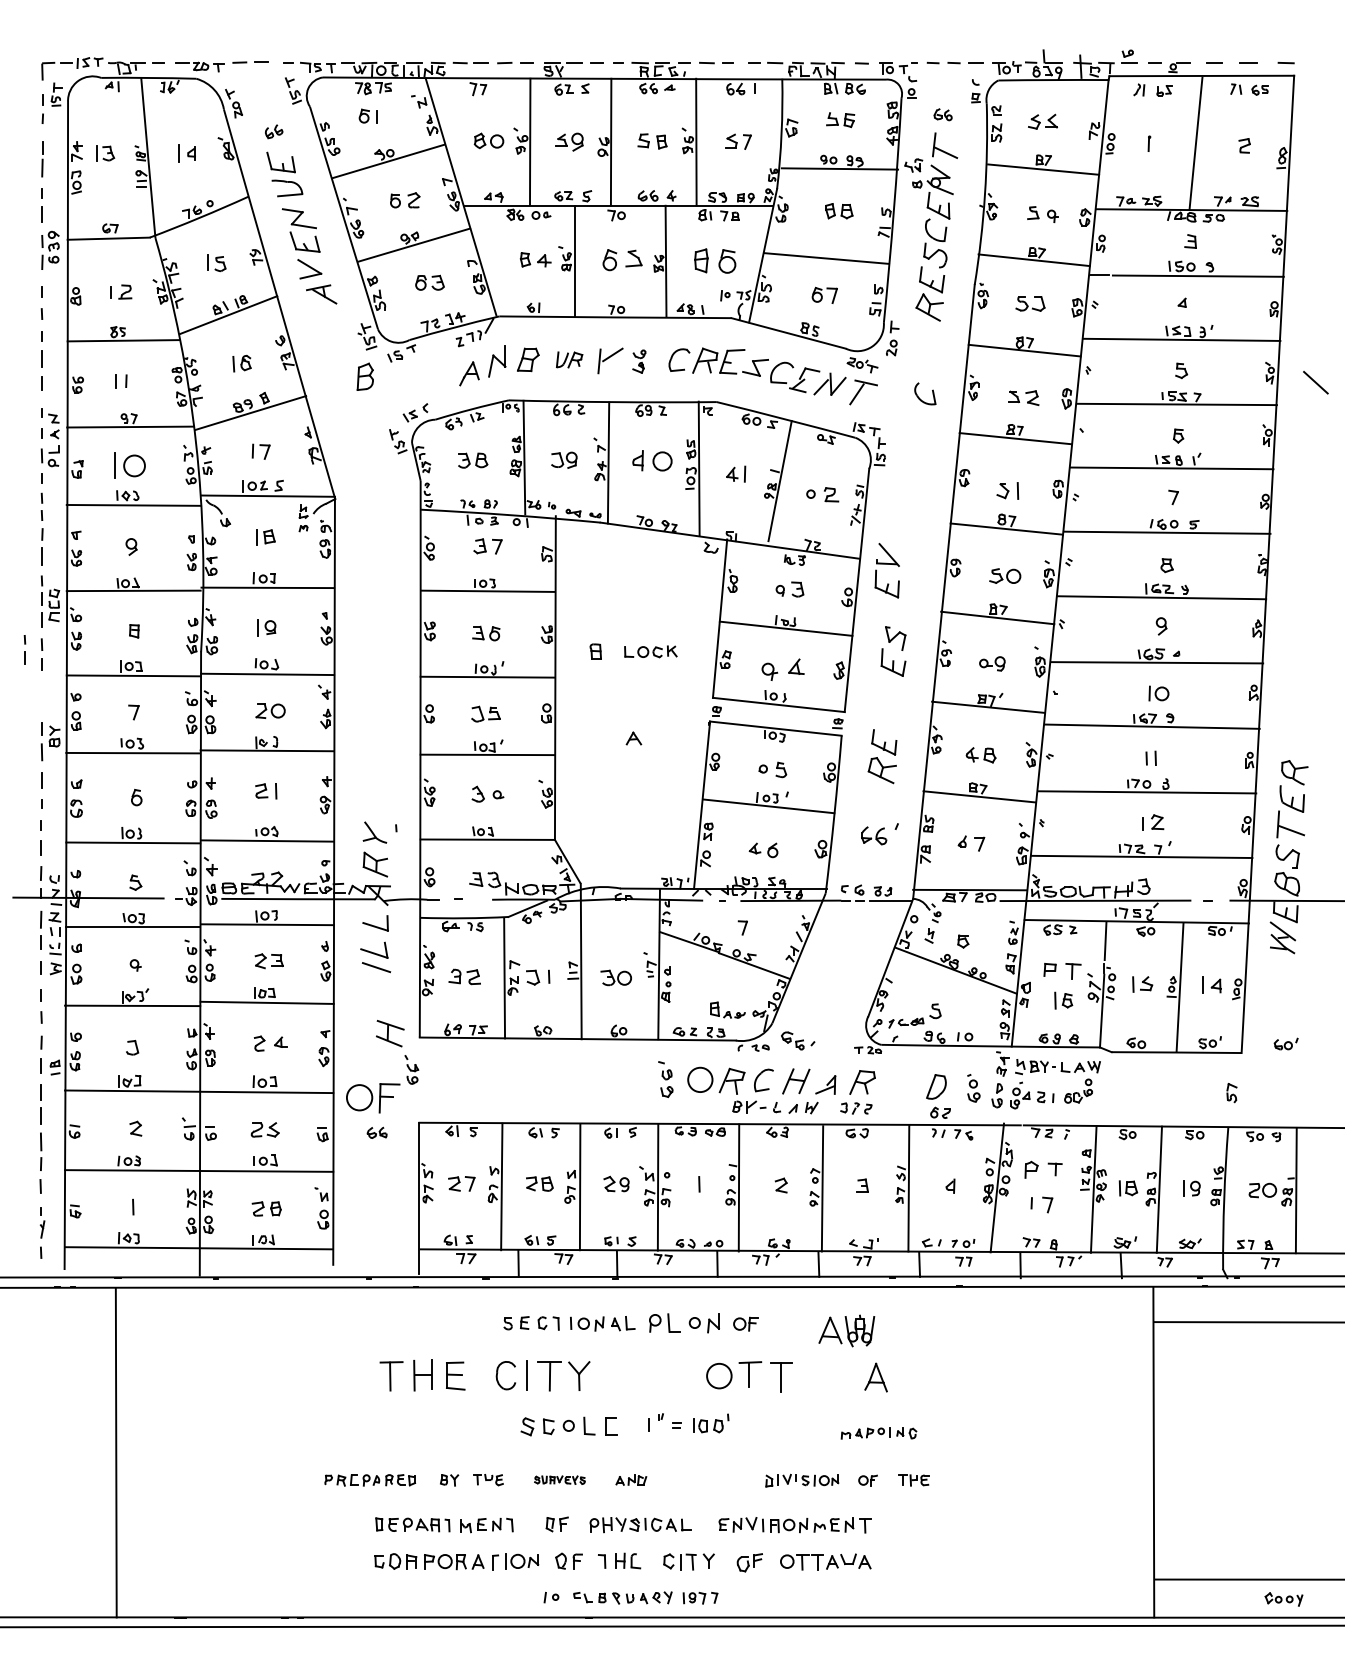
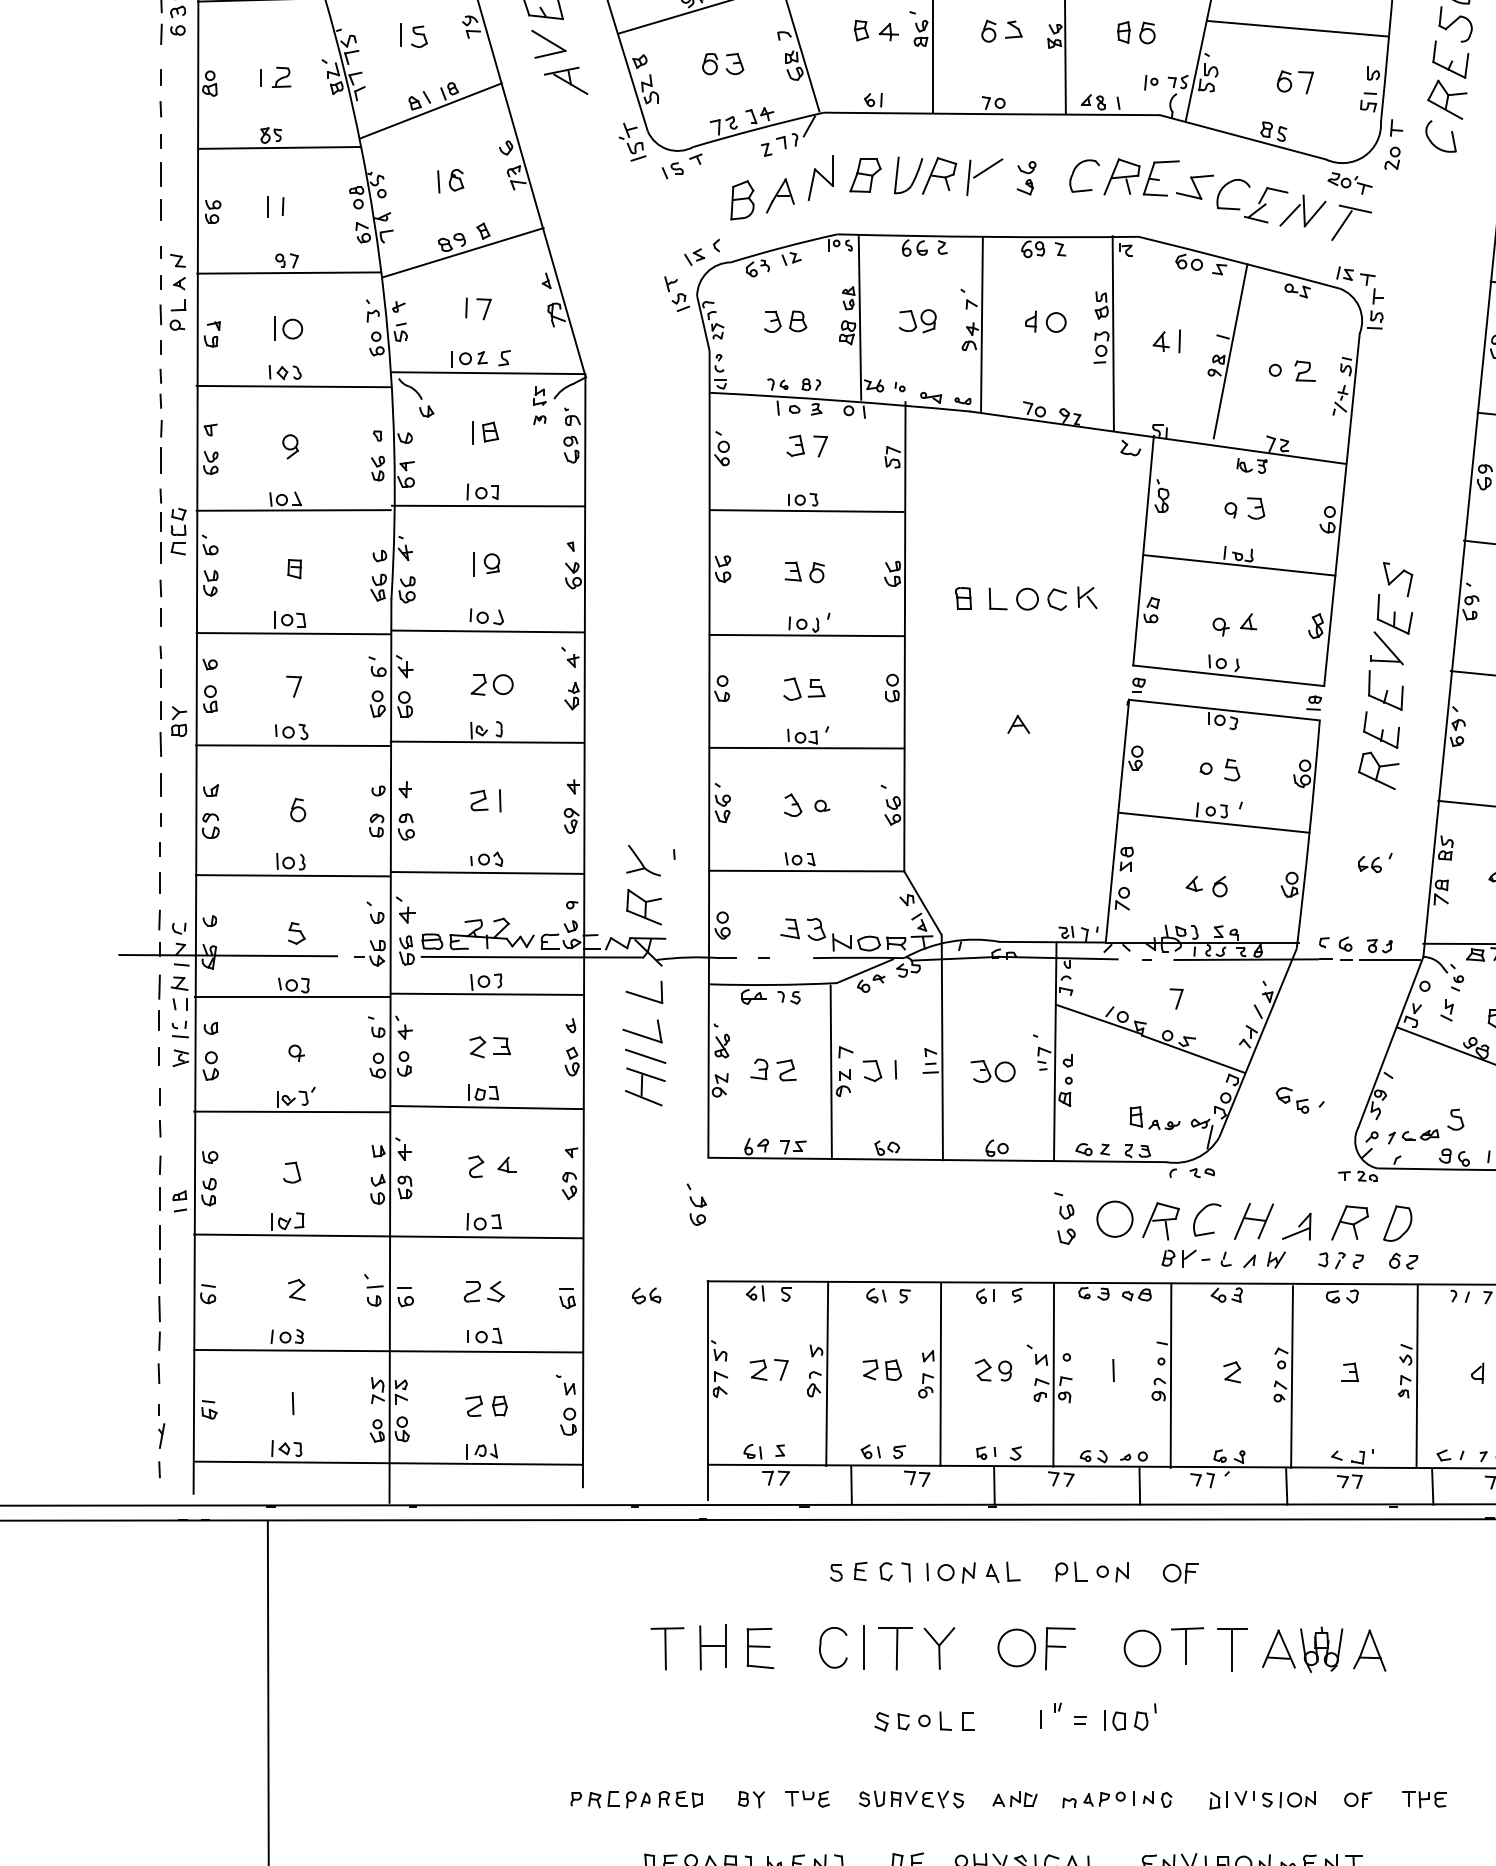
part: (621, 260) -> (1000, 31), size x0.71
part: (714, 261) -> (1135, 33), size x0.62
part: (569, 359) -> (925, 175), size x1.67
part: (364, 376) -> (741, 199), moved
part: (932, 393) -> (1451, 135), moved
part: (652, 460) -> (1045, 321), size x0.71
part: (130, 465) -> (289, 328), size x0.62
part: (886, 570) -> (1384, 670), moved
part: (24, 649) -> (160, 666), moved
part: (650, 651) -> (1042, 598), size x1.43
part: (782, 669) -> (1234, 624), size x0.71
part: (879, 833) -> (1374, 862), size x0.62
part: (390, 1033) -> (645, 1086), moved
part: (798, 1040) -> (1300, 1099), moved
part: (938, 1096) -> (1400, 1237), moved
part: (373, 1098) -> (1036, 1649), moved
part: (684, 1323) -> (1092, 1572), size x0.71
part: (846, 1330) -> (1302, 1649), moved
part: (568, 1426) -> (923, 1721), size x0.71
part: (878, 1433) -> (1116, 1799), moved
part: (559, 1479) -> (910, 1798), size x1.43

